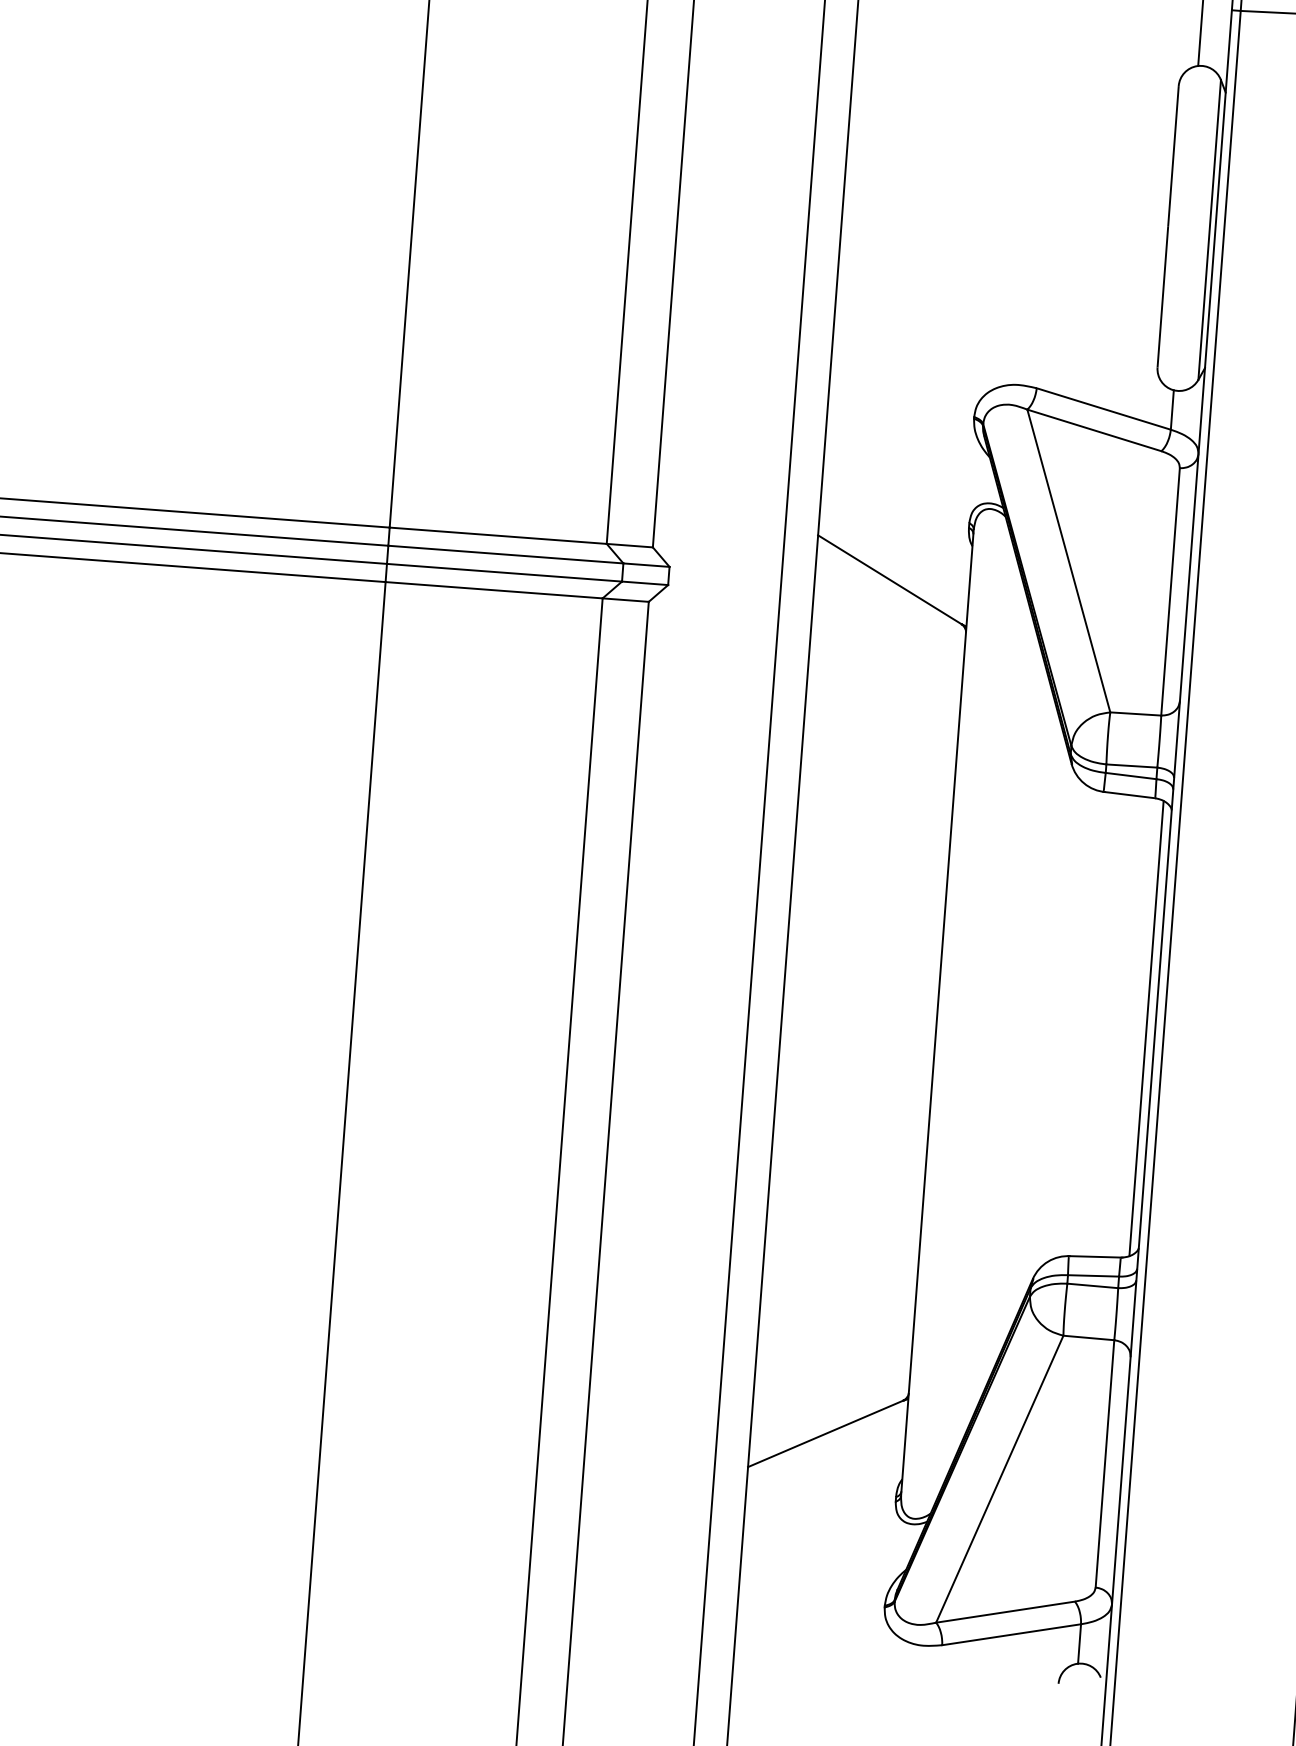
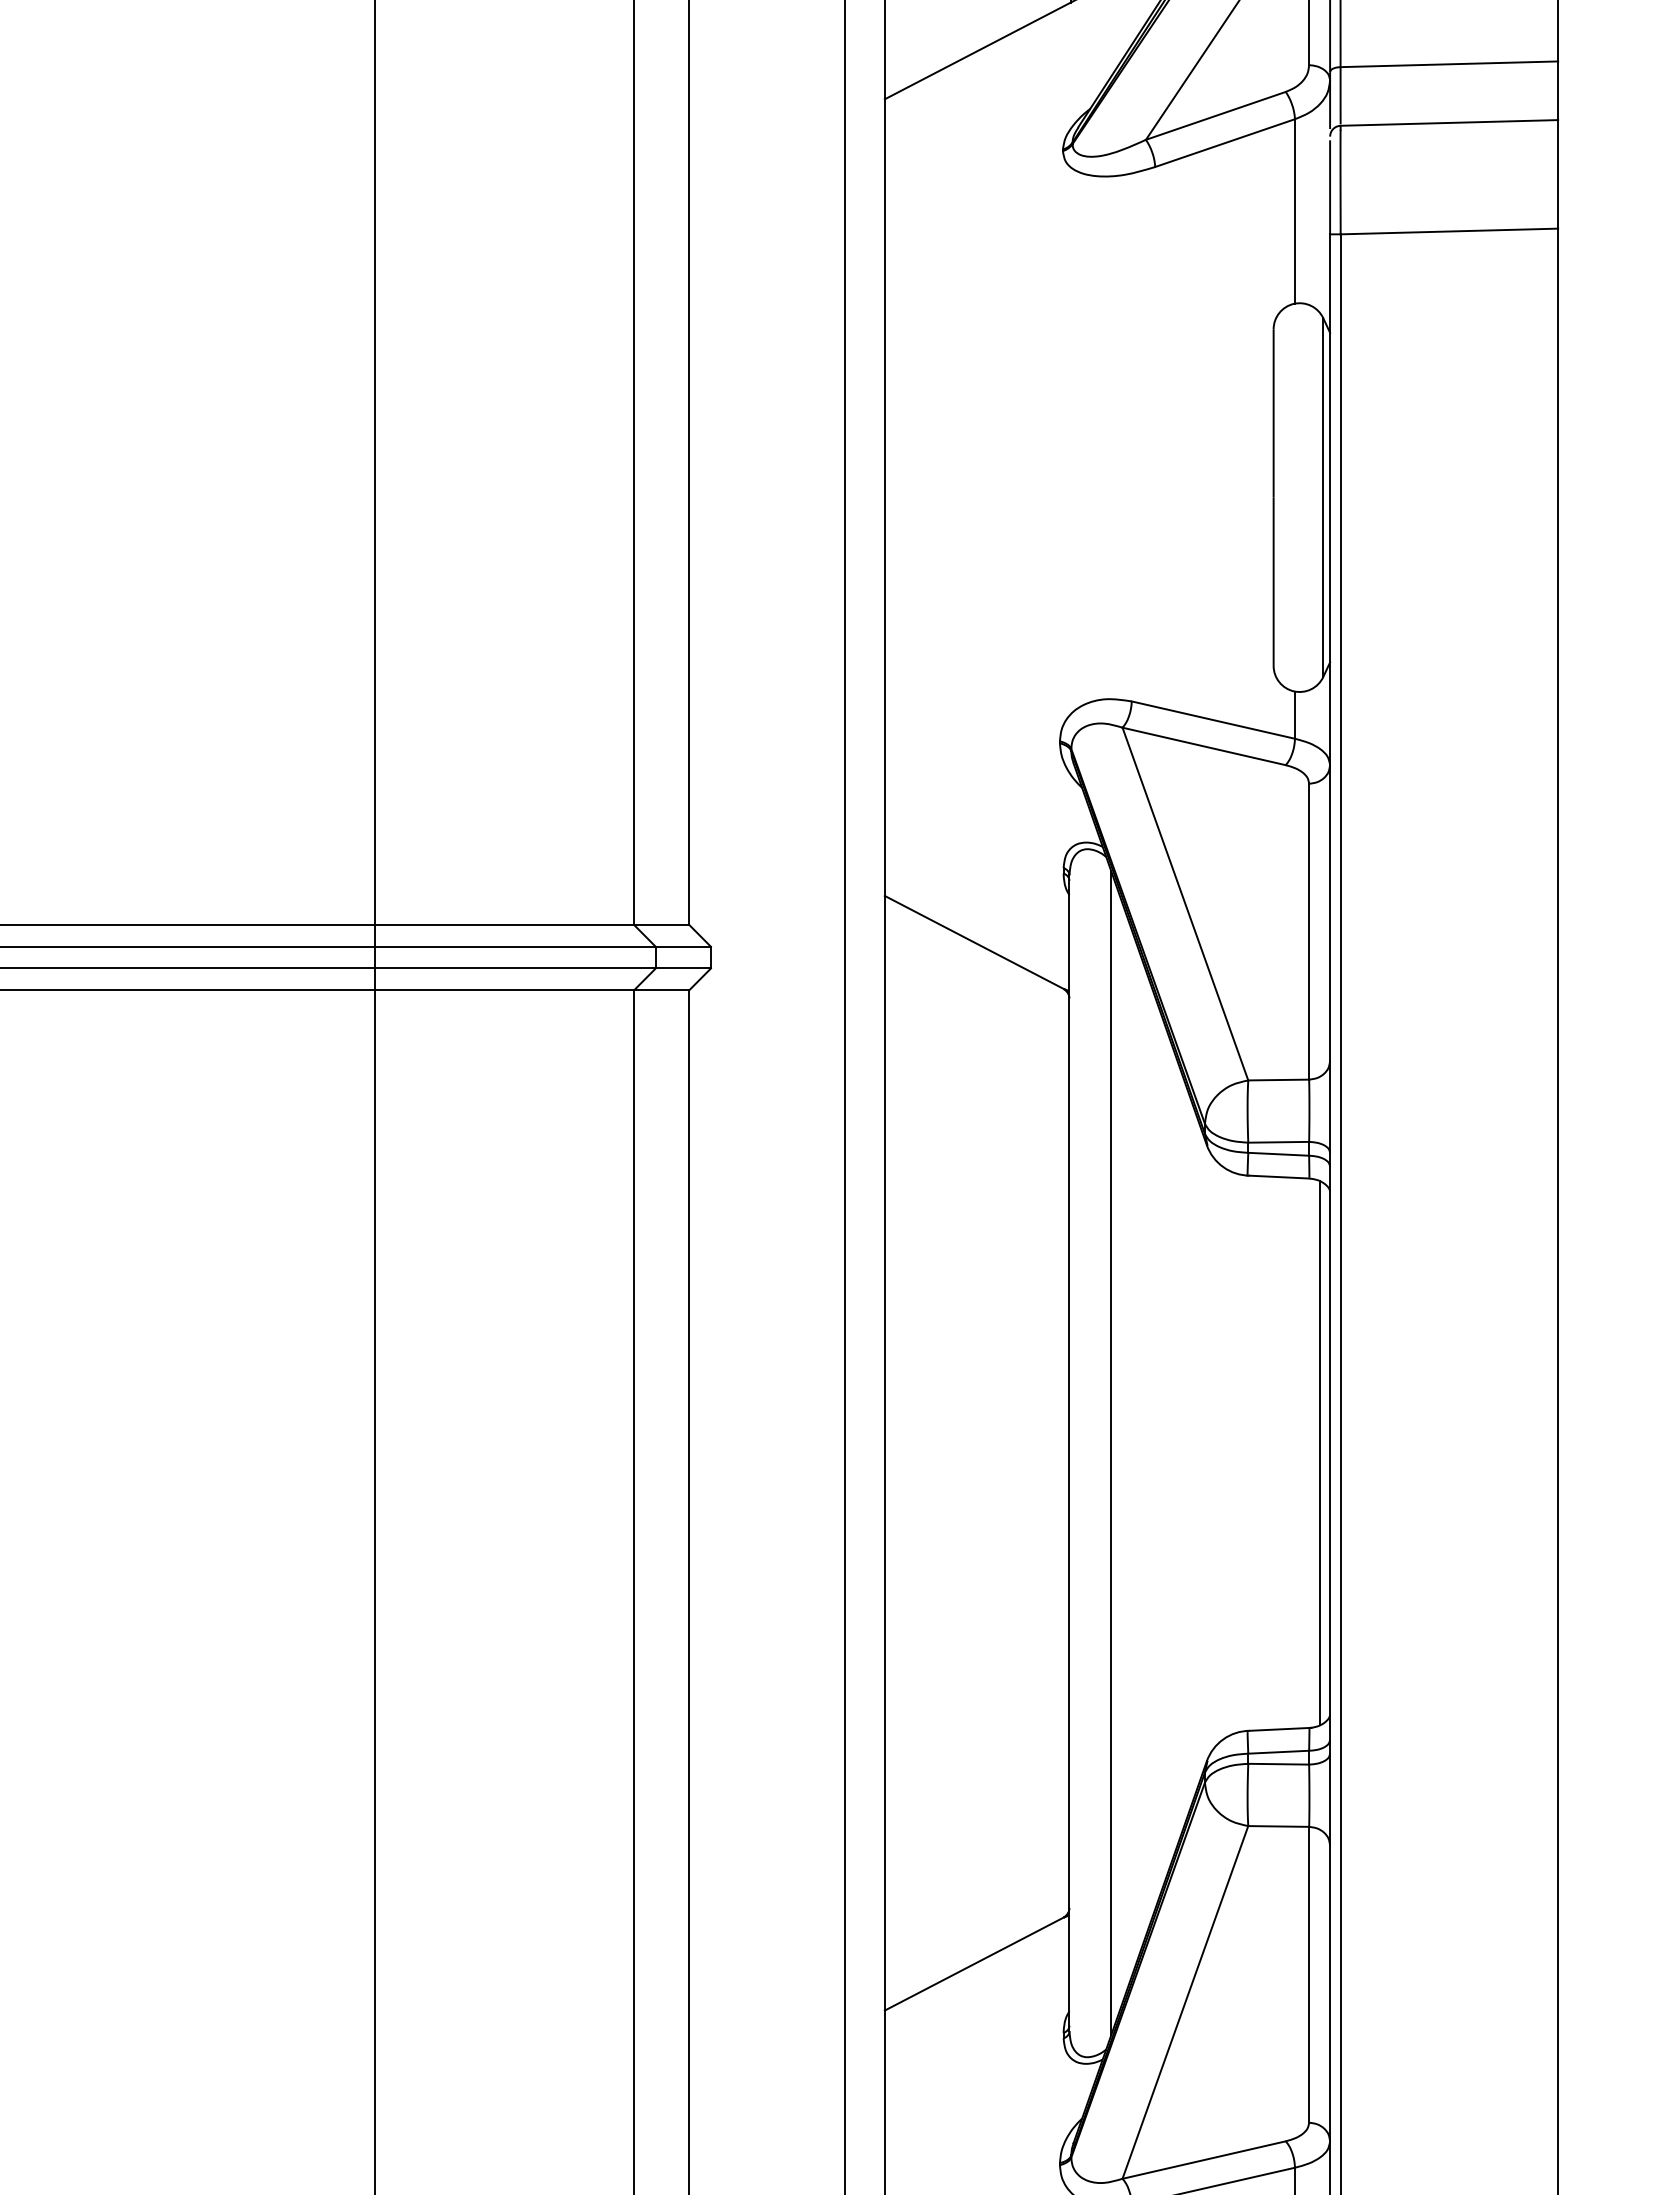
line: (972, 1014) -> (1111, 1452), added

